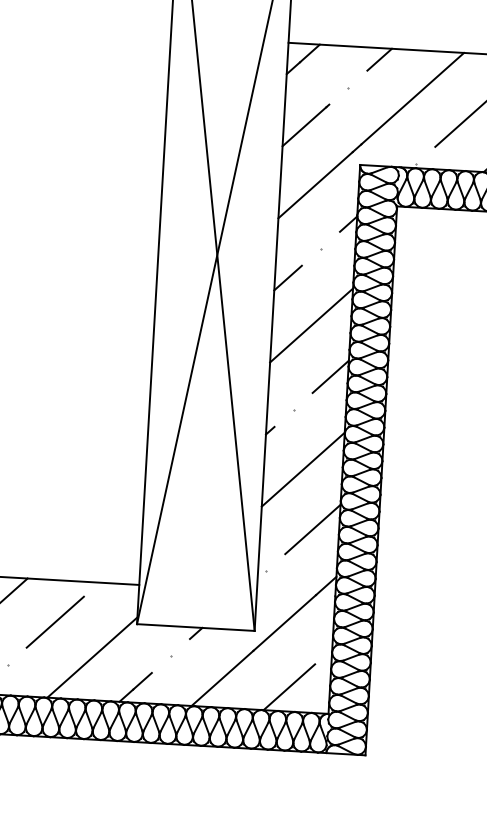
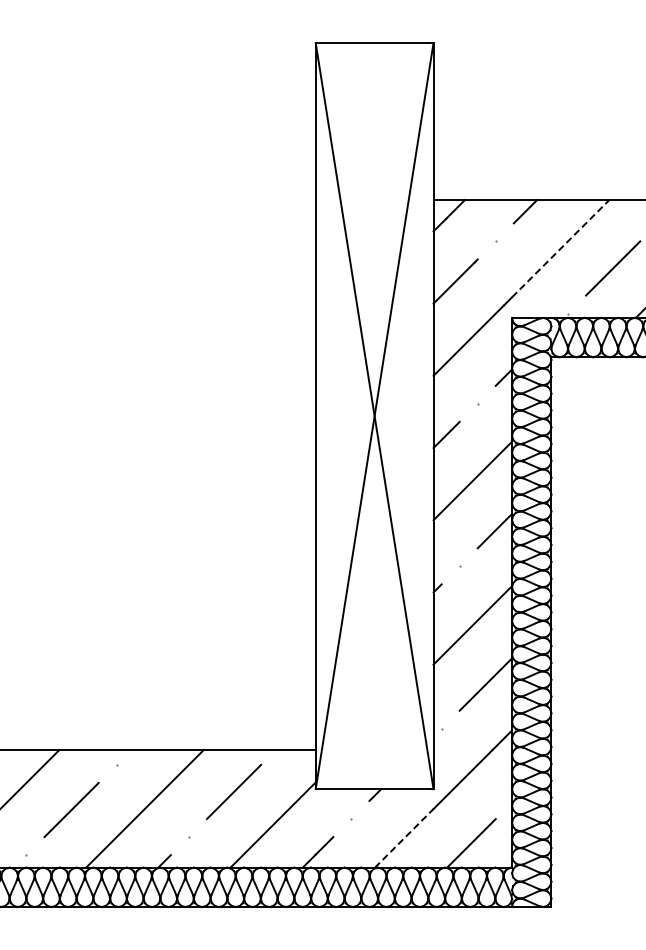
line: (412, 98) -> (560, 248), solid -> dashed
line: (222, 678) -> (404, 838), solid -> dashed

